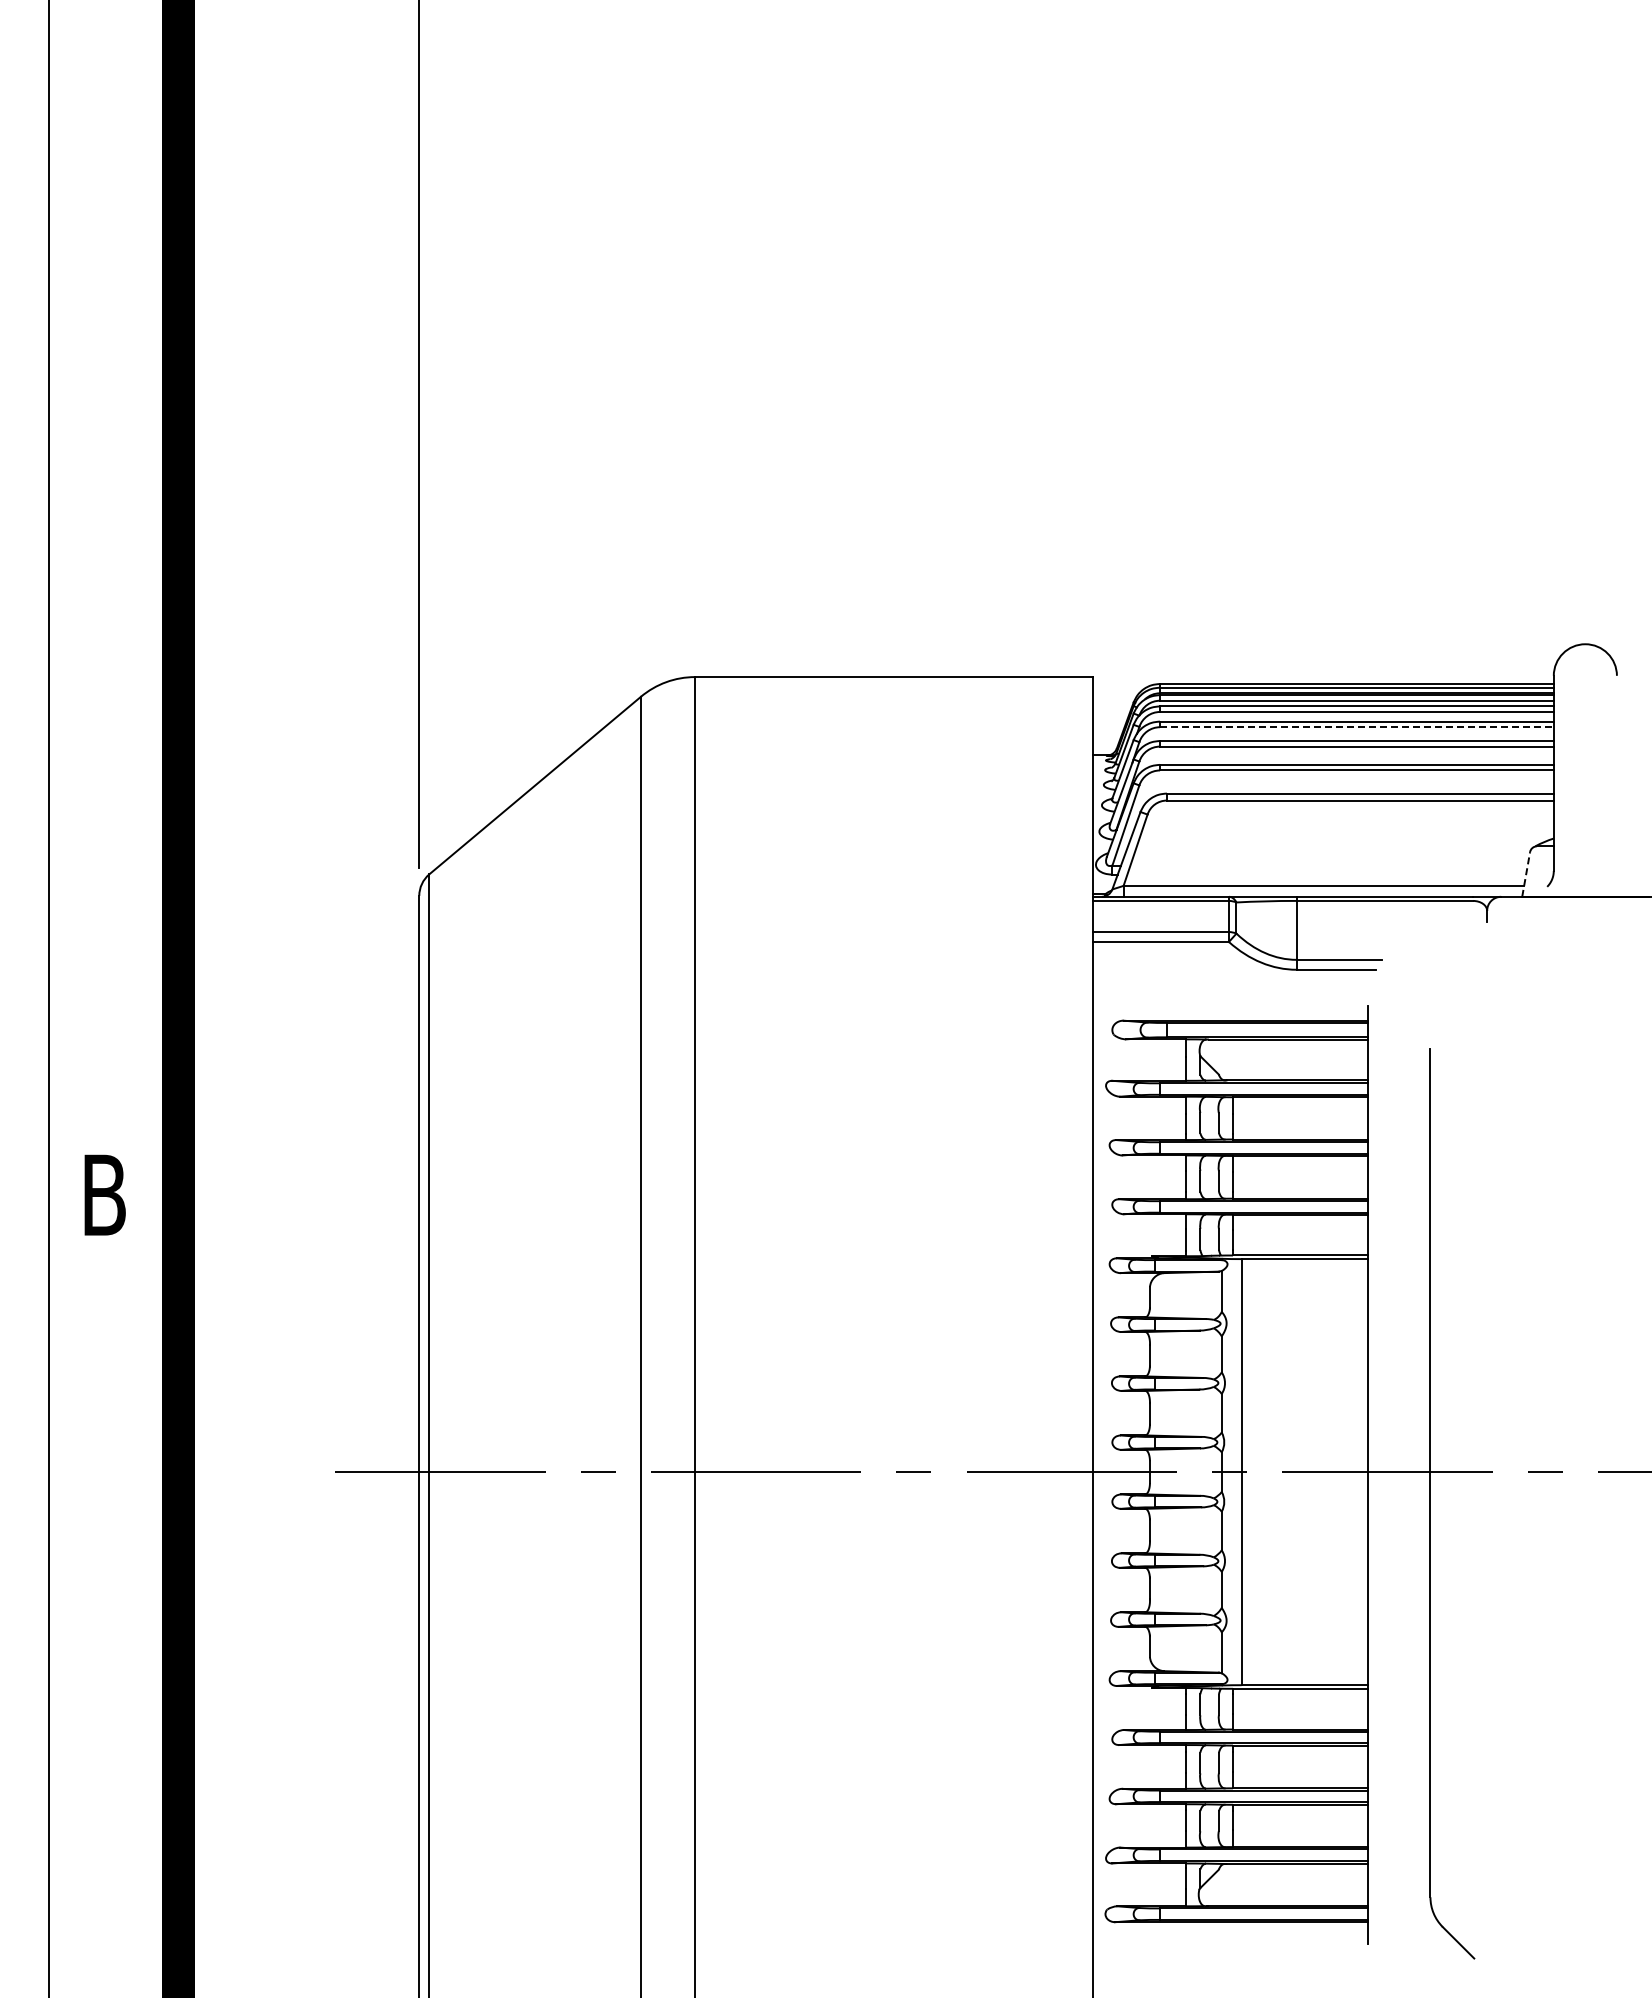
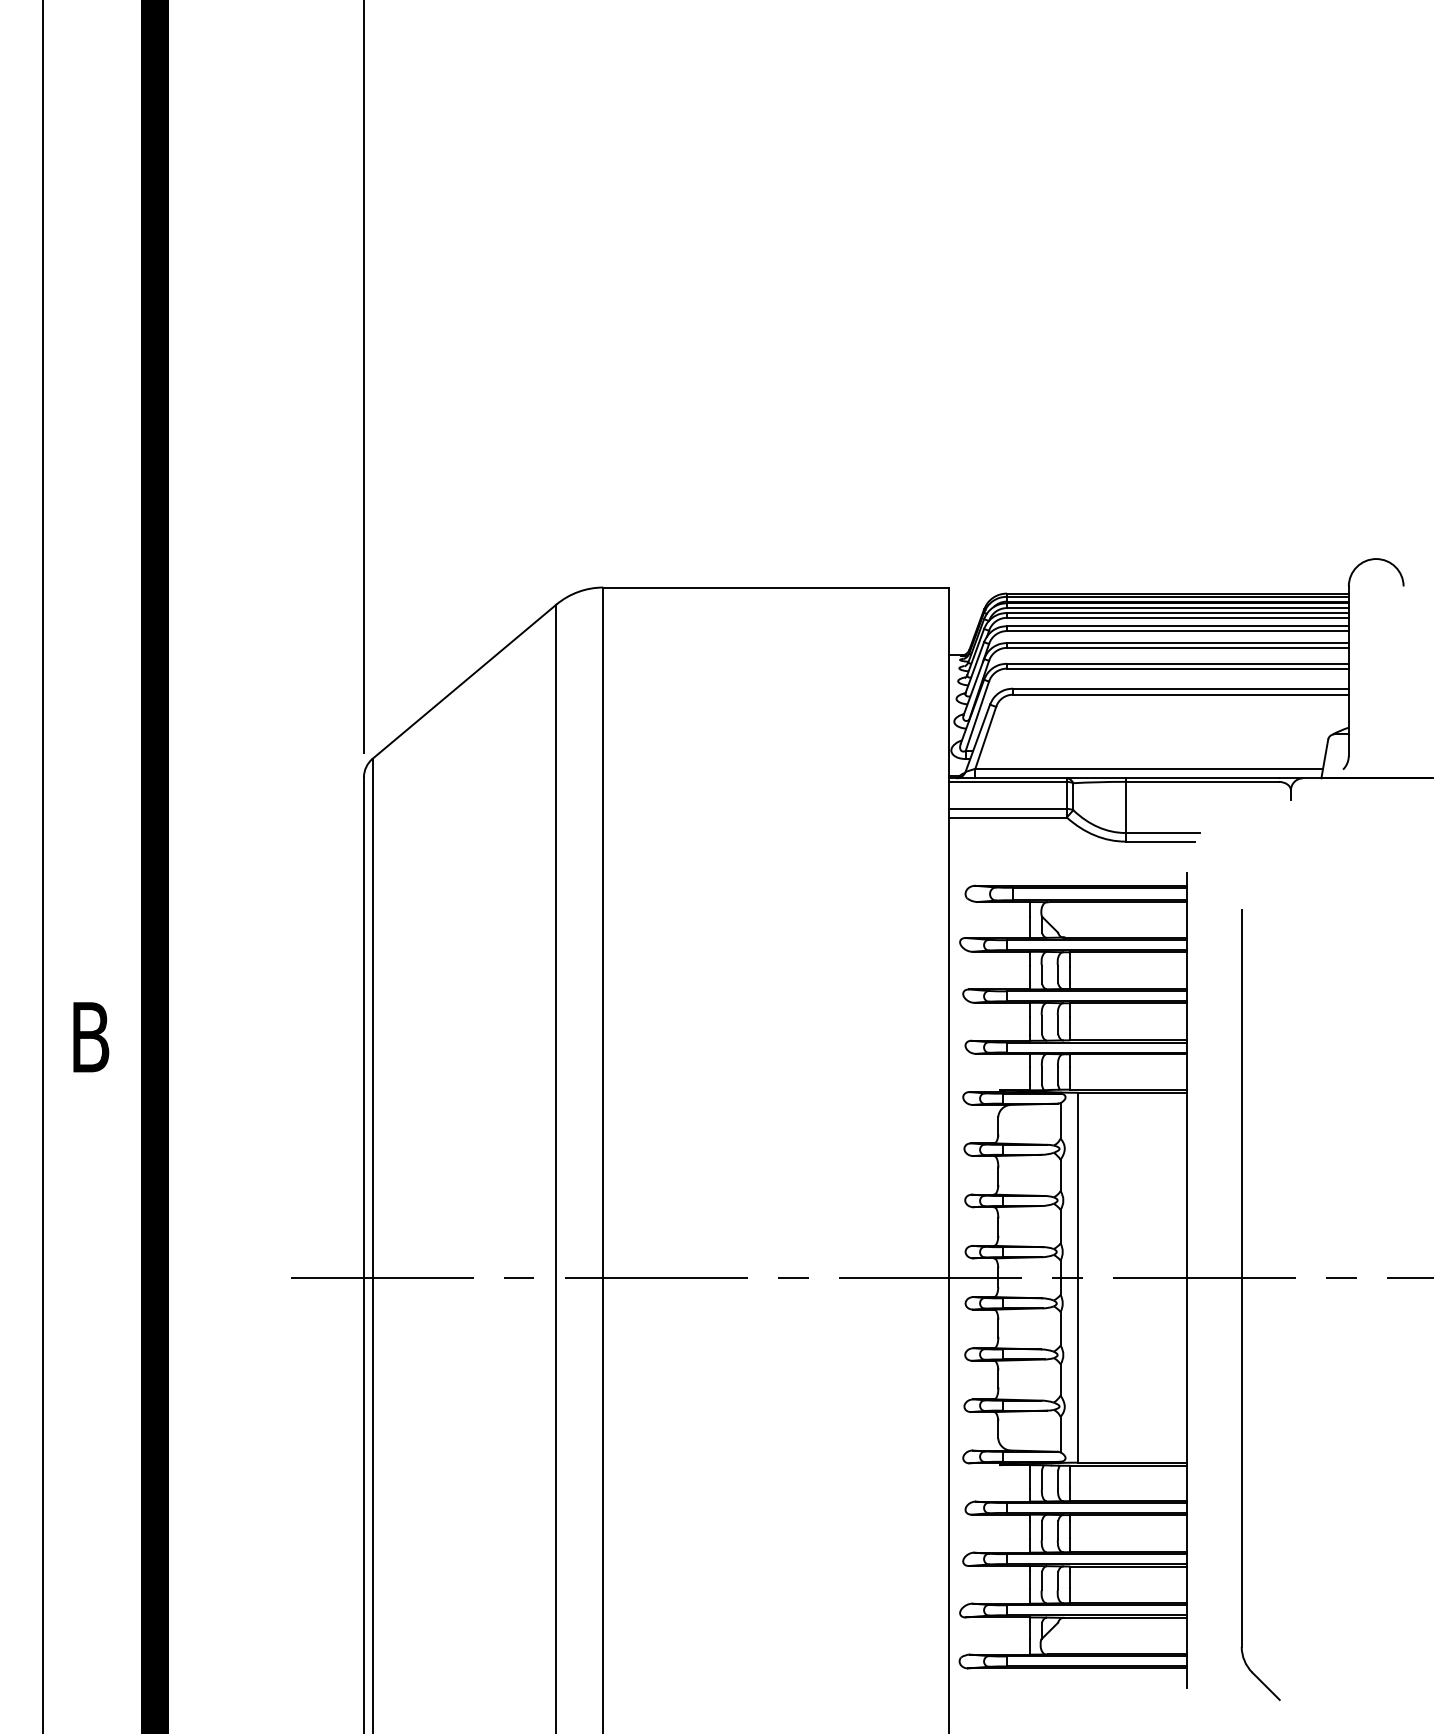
line: (1356, 727) -> (1177, 631), dashed -> solid
line: (1526, 874) -> (1325, 758), dashed -> solid

